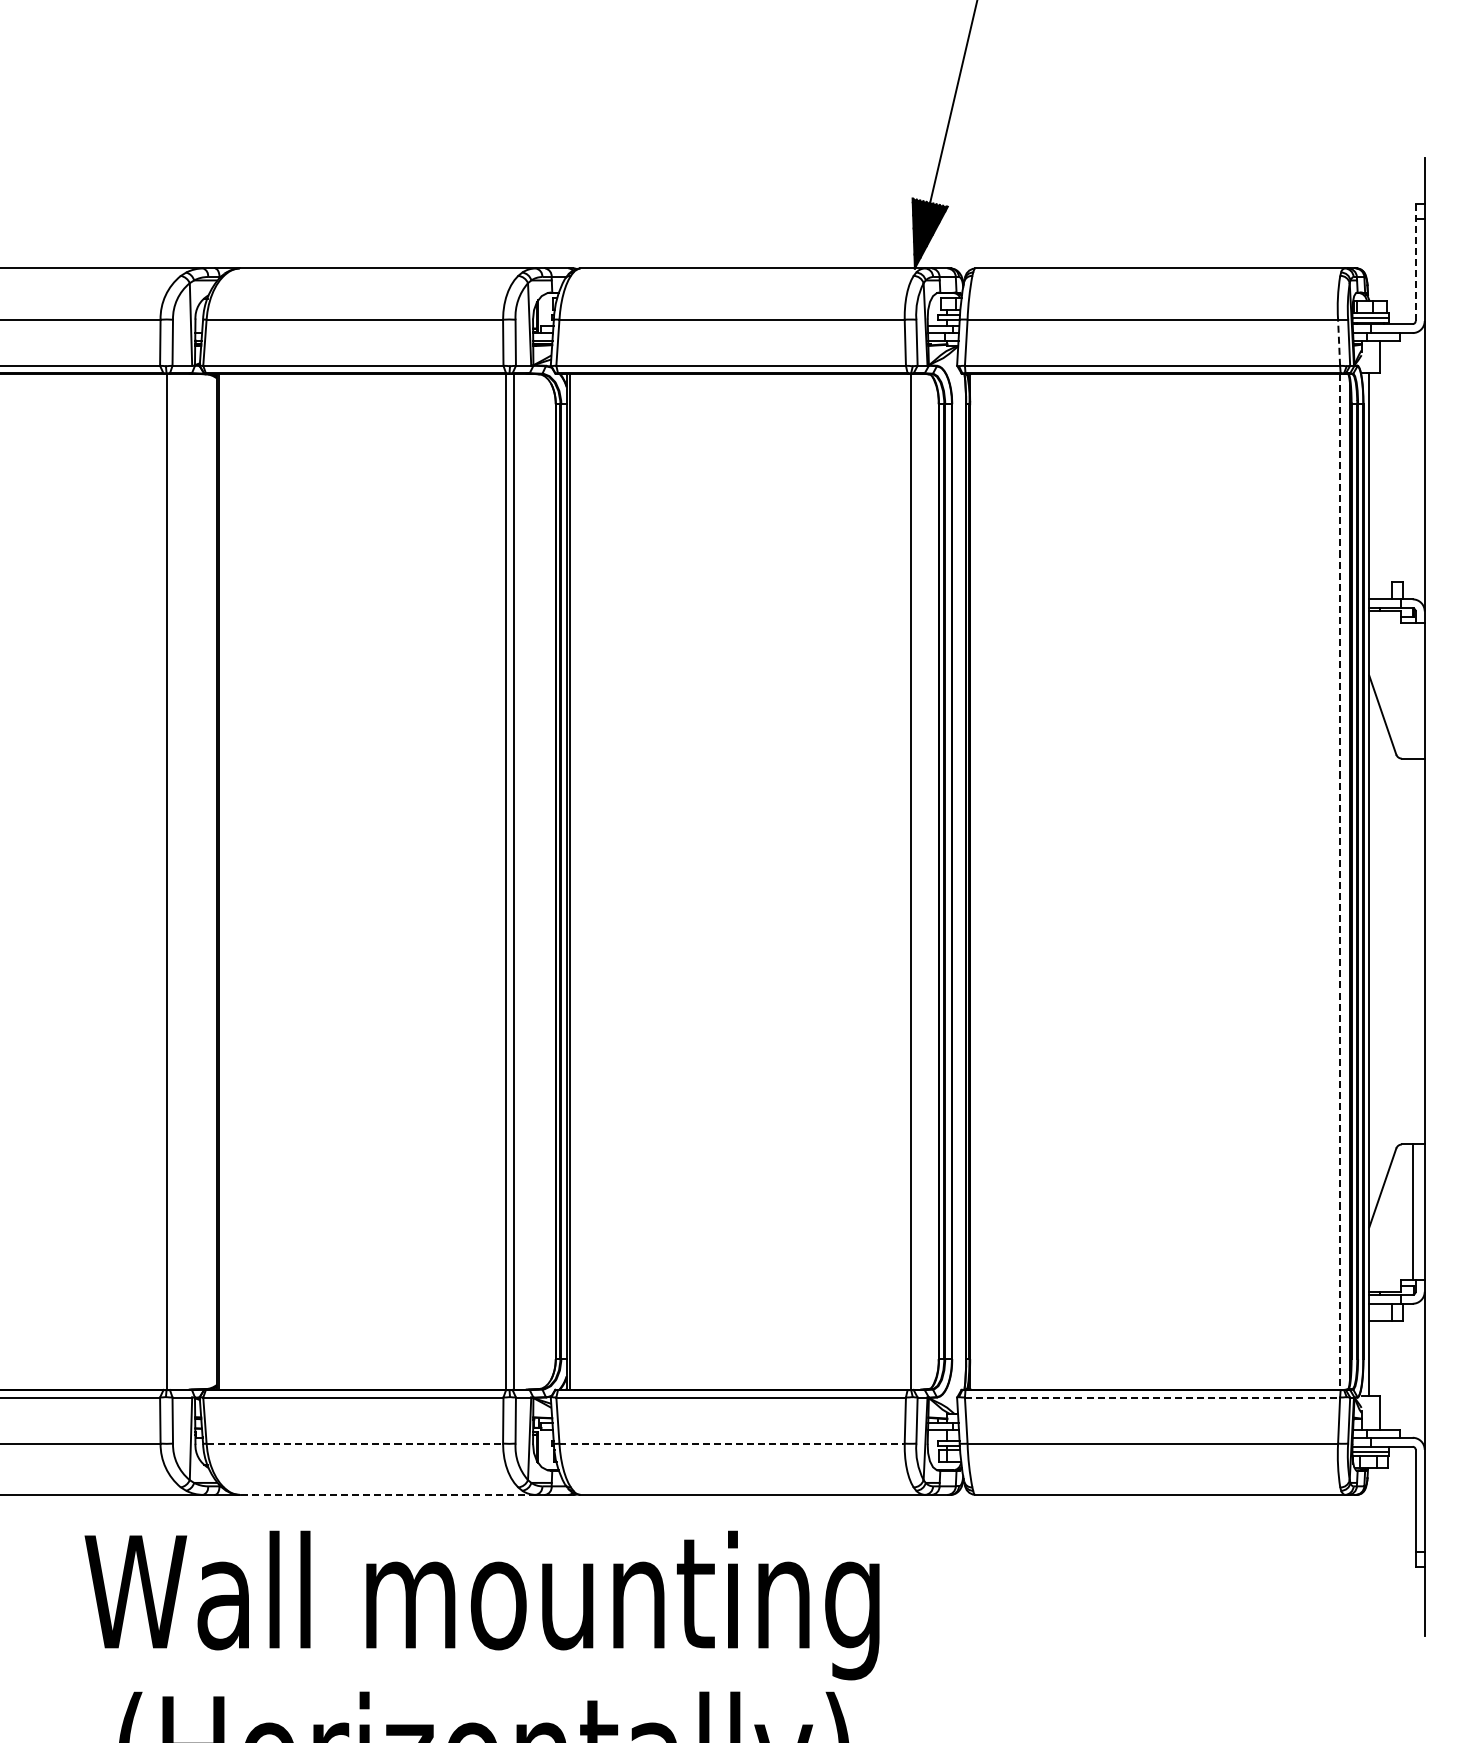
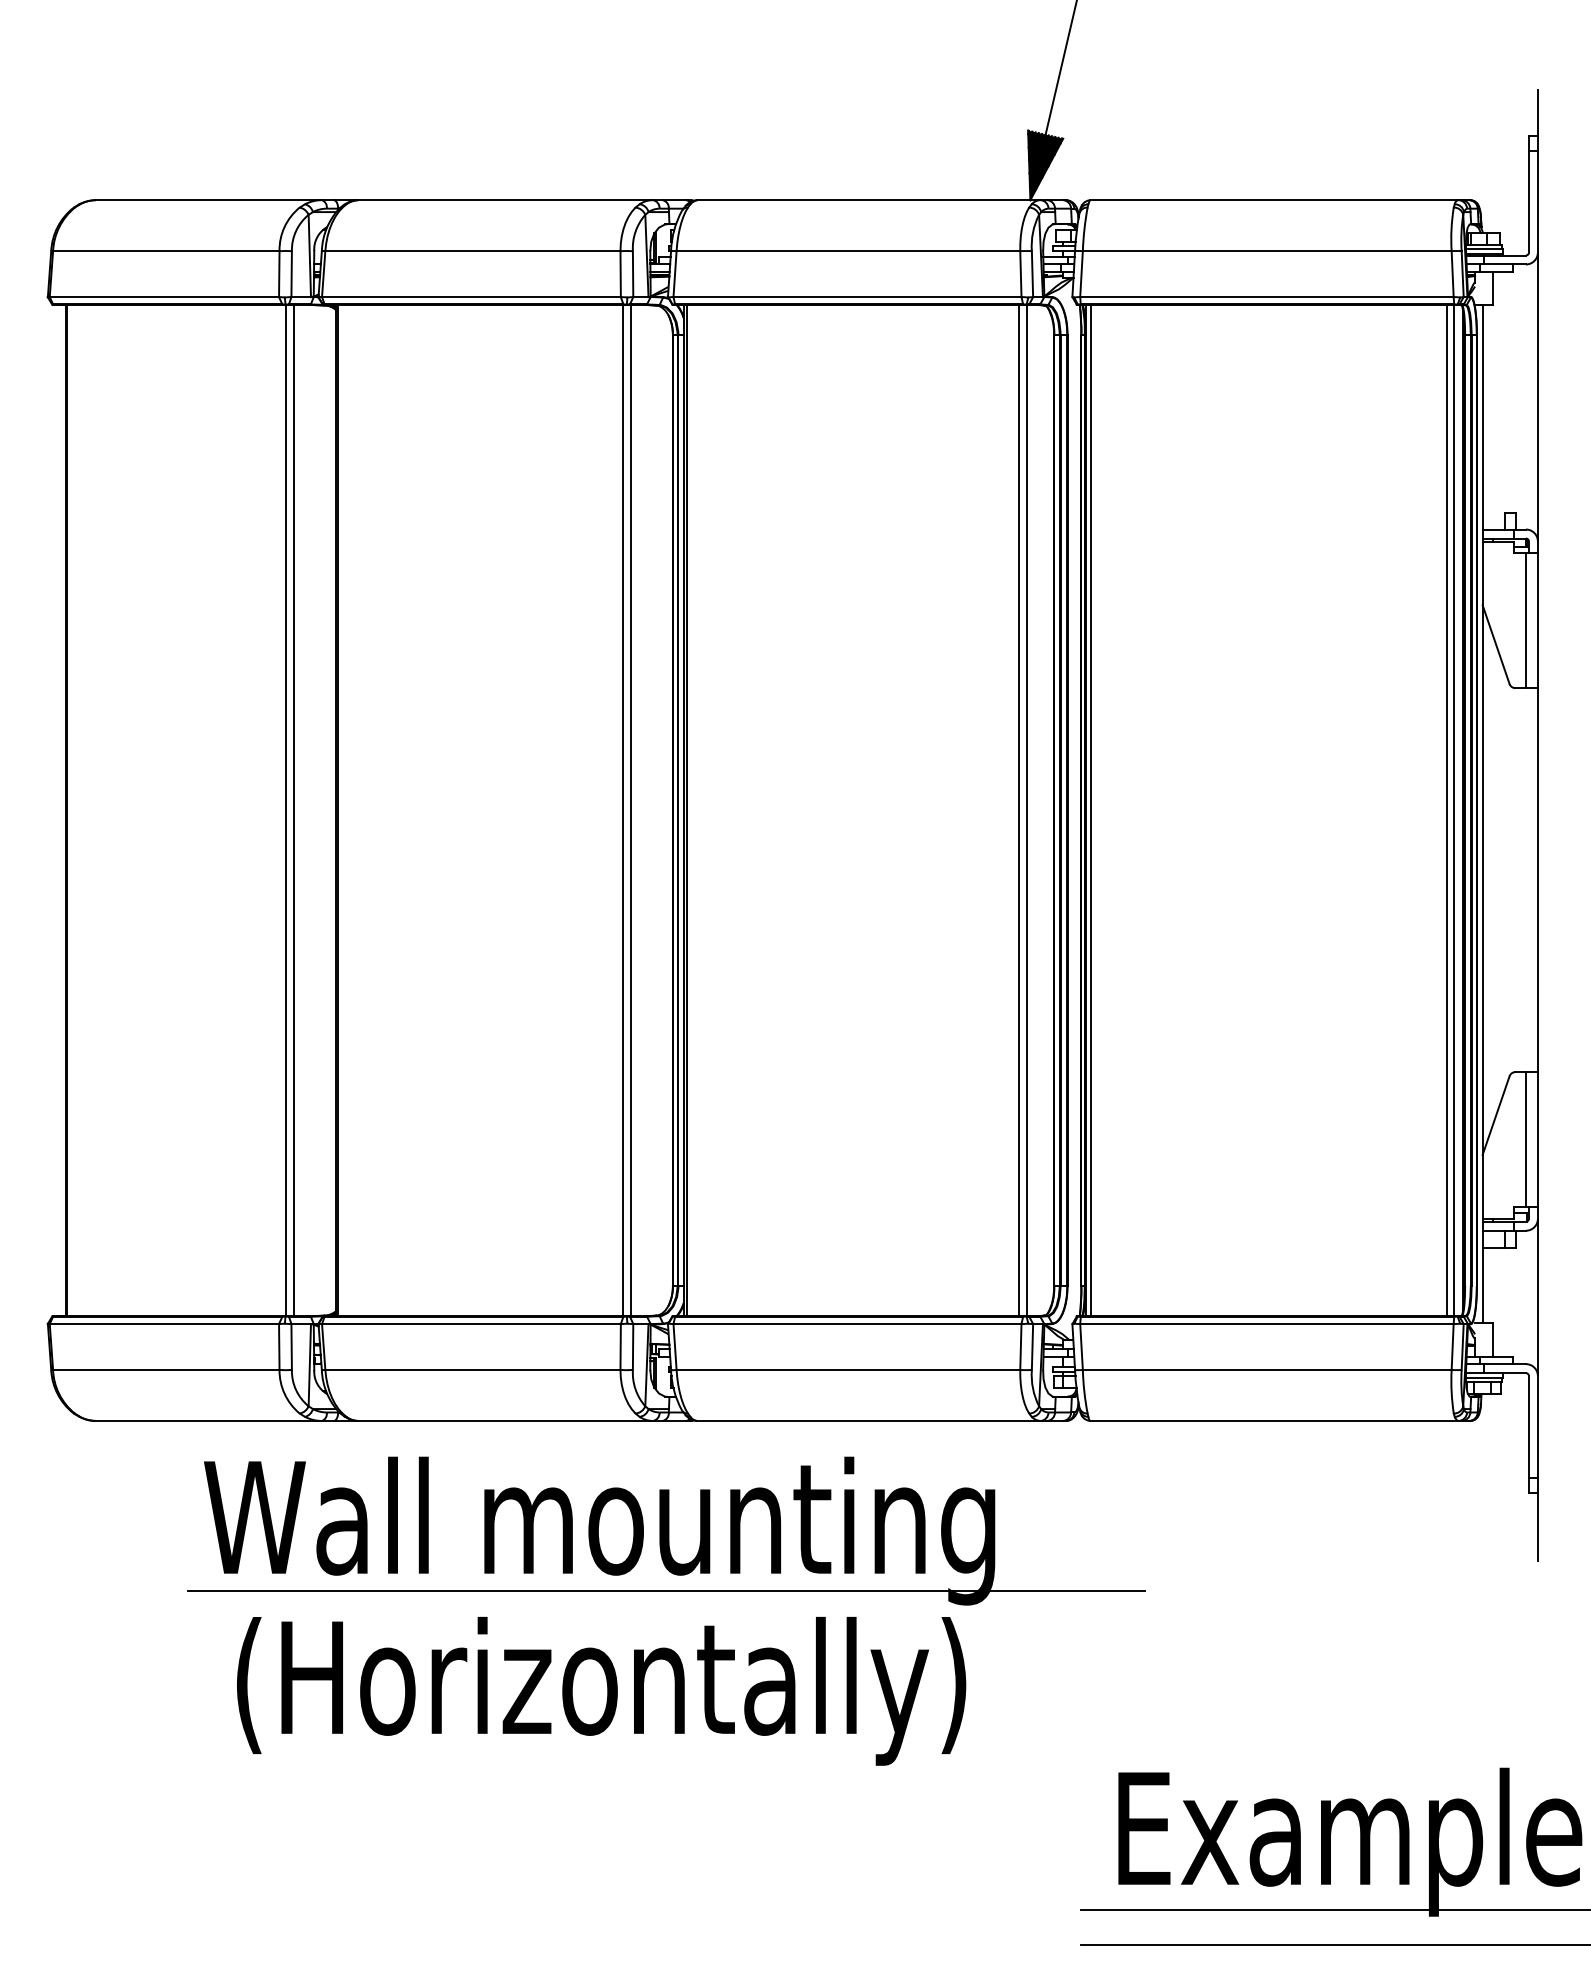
line: (1415, 262) -> (1528, 194), dashed -> solid
line: (1338, 343) -> (1452, 274), dashed -> solid
line: (1412, 690) -> (1525, 620), added
line: (174, 881) -> (293, 810), added
line: (903, 881) -> (1019, 810), added
line: (975, 881) -> (1090, 810), added
line: (1332, 881) -> (1446, 810), added
line: (1339, 881) -> (1453, 810), dashed -> solid
line: (1152, 1397) -> (1266, 1324), dashed -> solid
line: (354, 1443) -> (472, 1369), dashed -> solid
line: (732, 1443) -> (848, 1369), dashed -> solid
line: (387, 1494) -> (505, 1420), dashed -> solid
line: (548, 1665) -> (665, 1590), added

